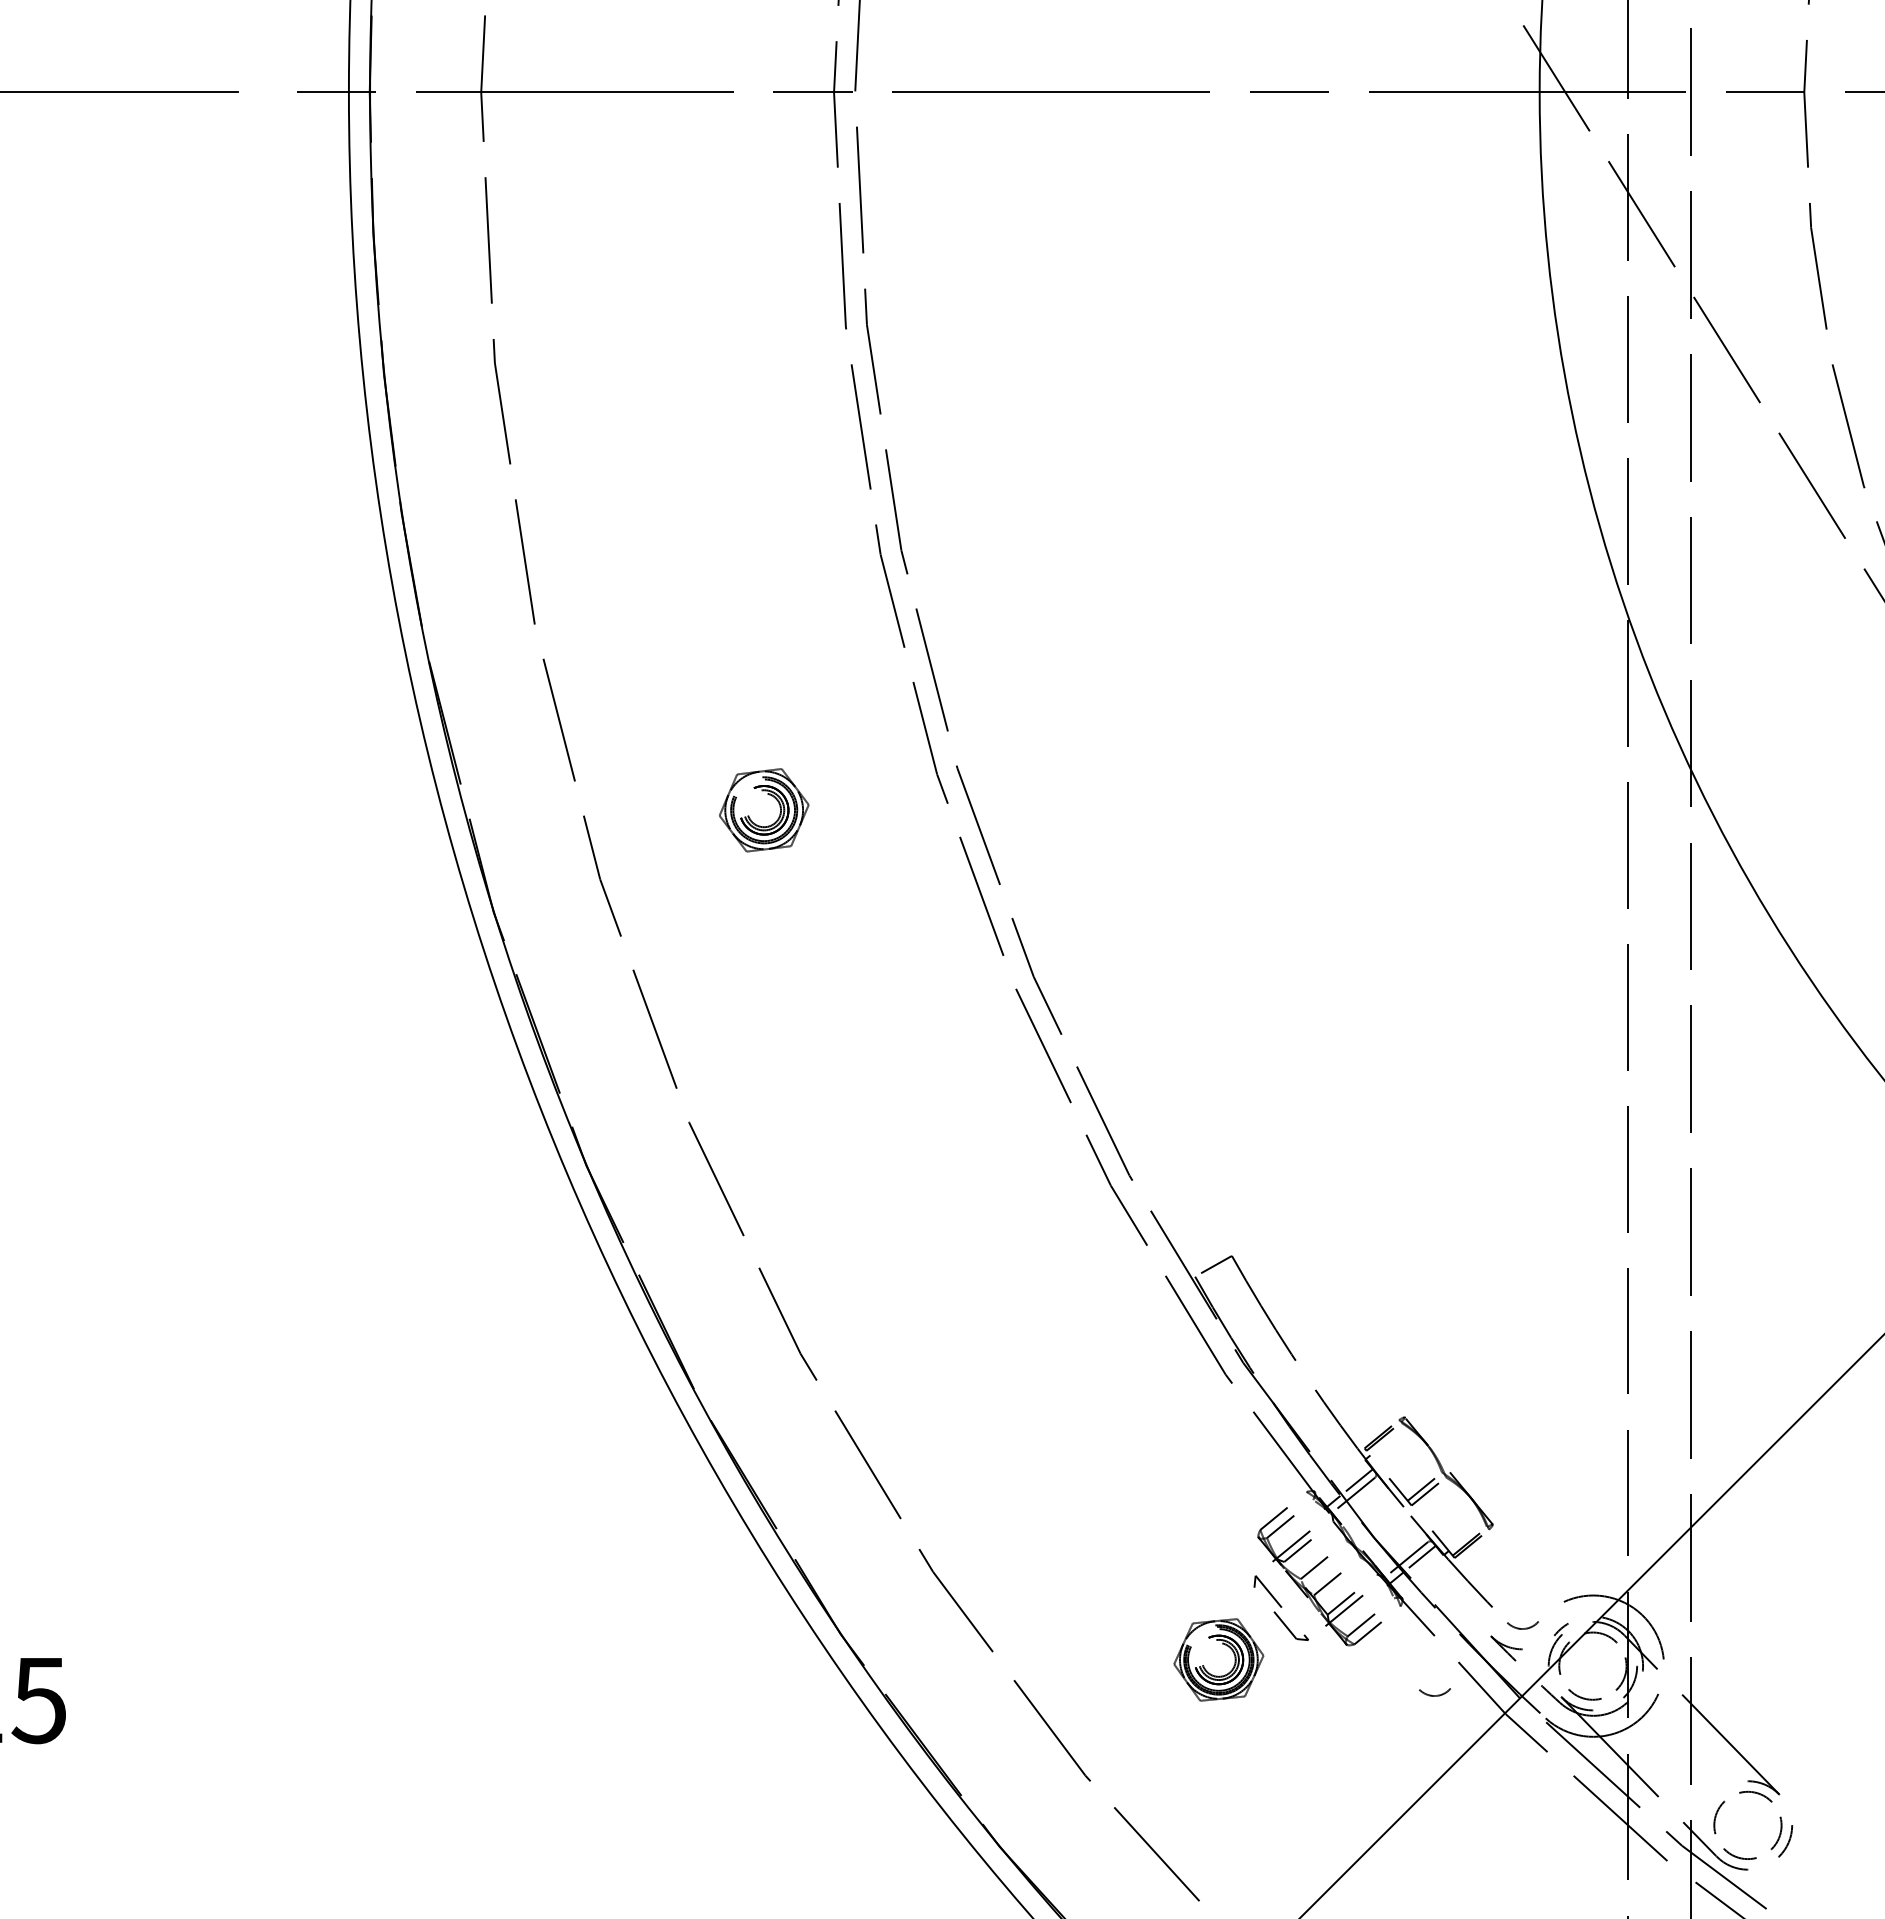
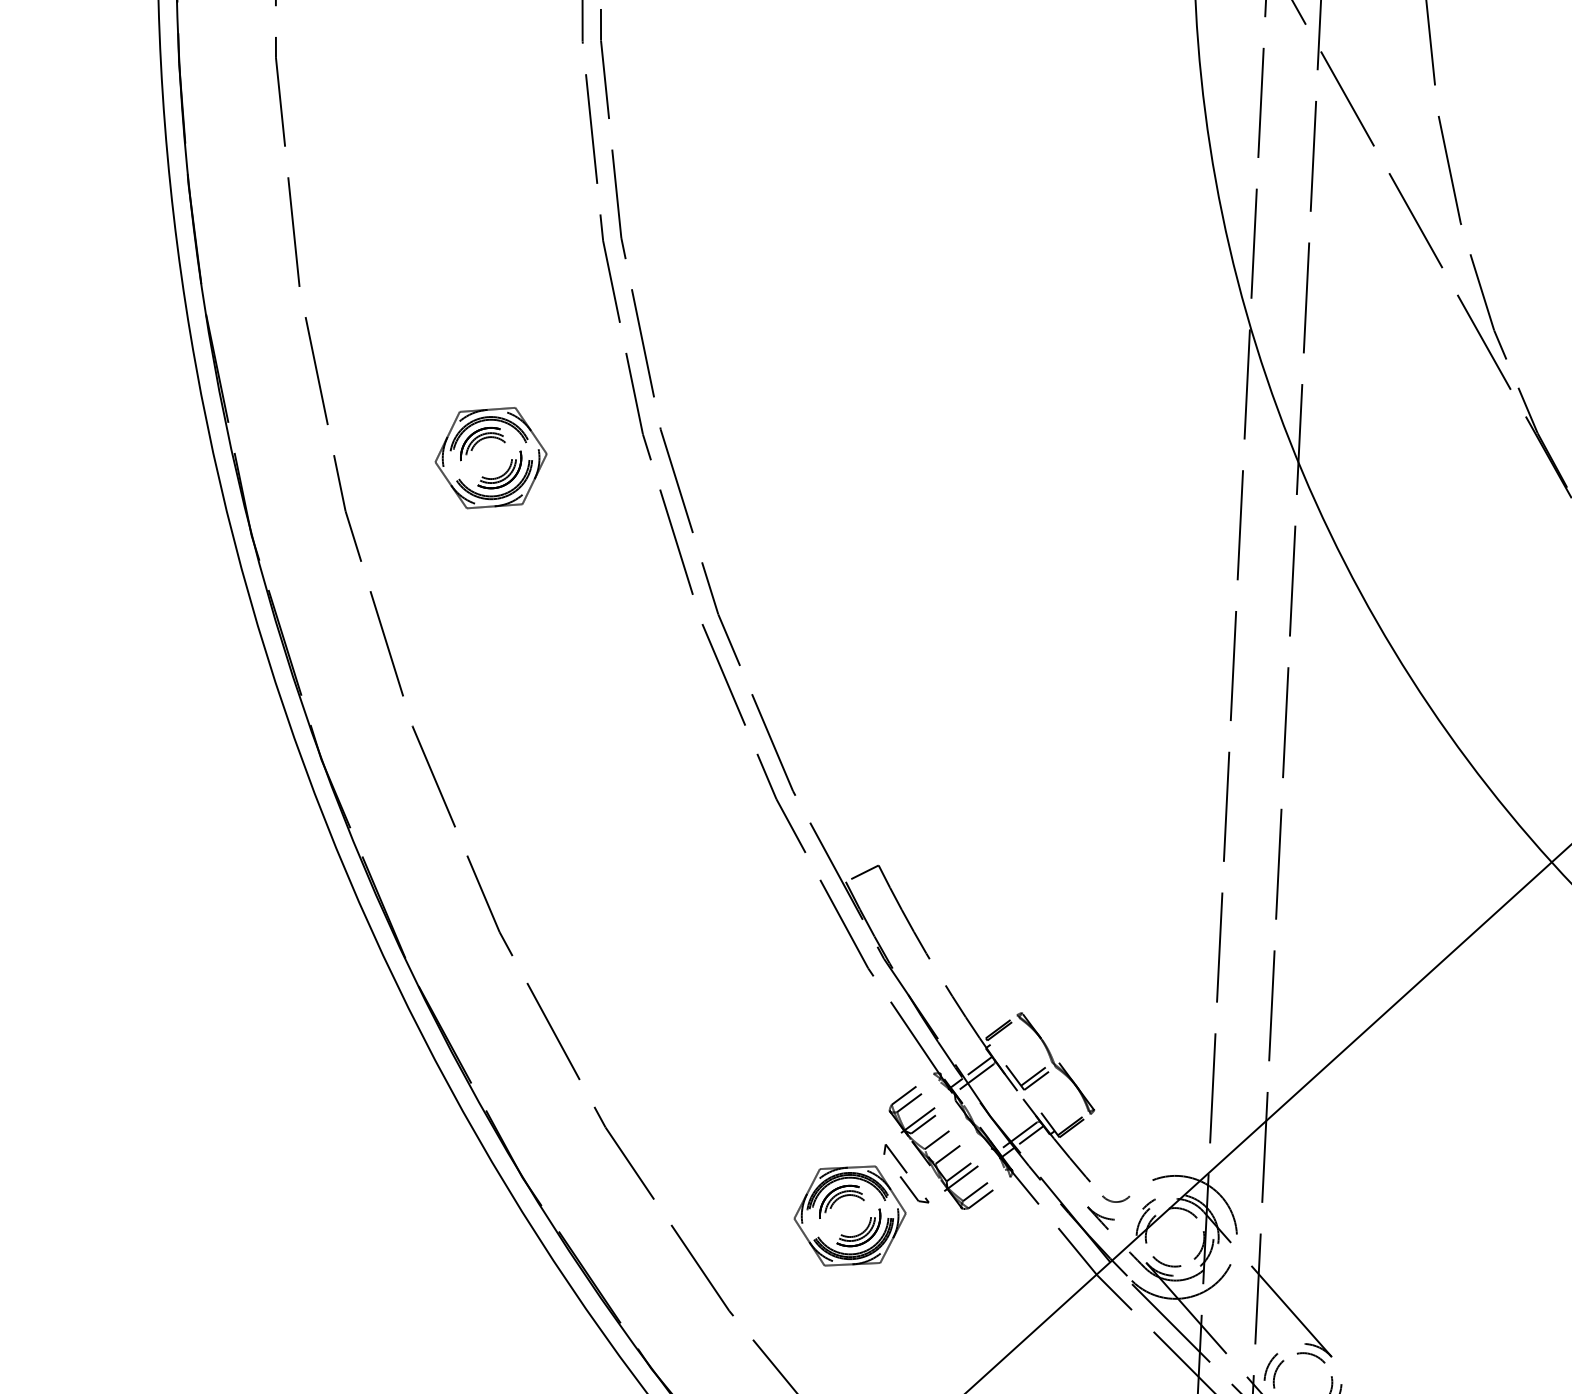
part: (763, 810) -> (490, 458), size x1.43
part: (1218, 1659) -> (849, 1215), size x1.43
arc: (1437, 1694) -> (1038, 1255), removed
part: (1709, 1809) -> (1270, 1366), added

